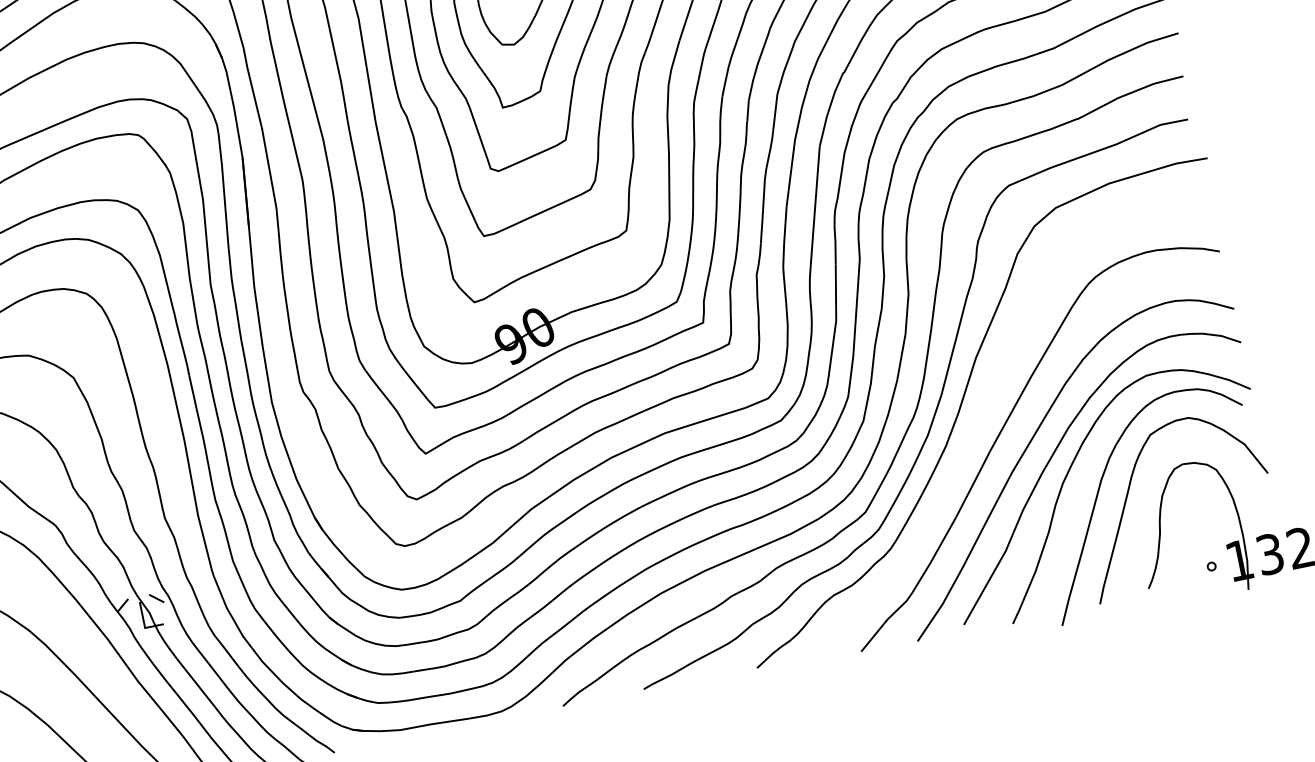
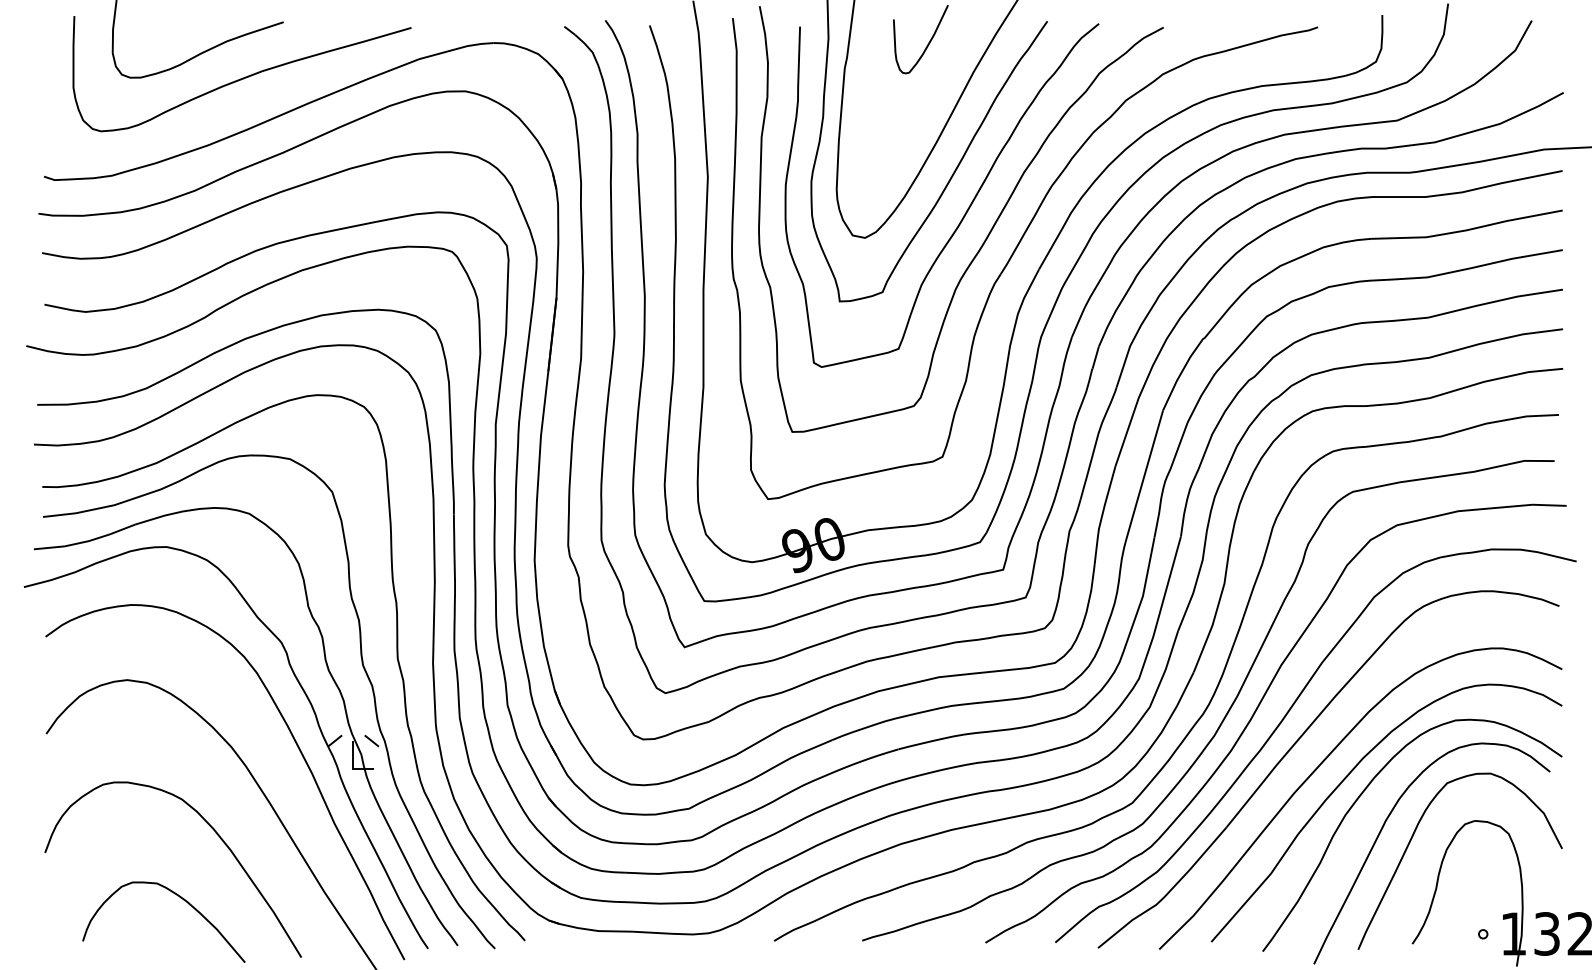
curve: (987, 410) -> (1282, 722), added

